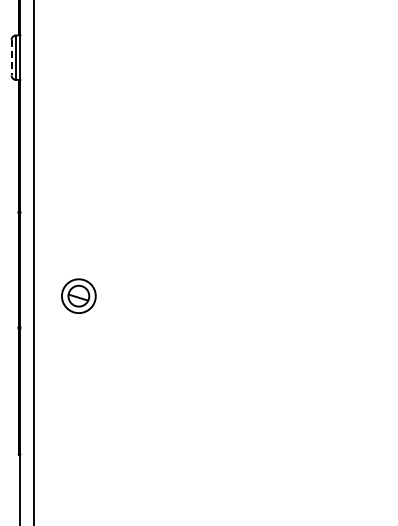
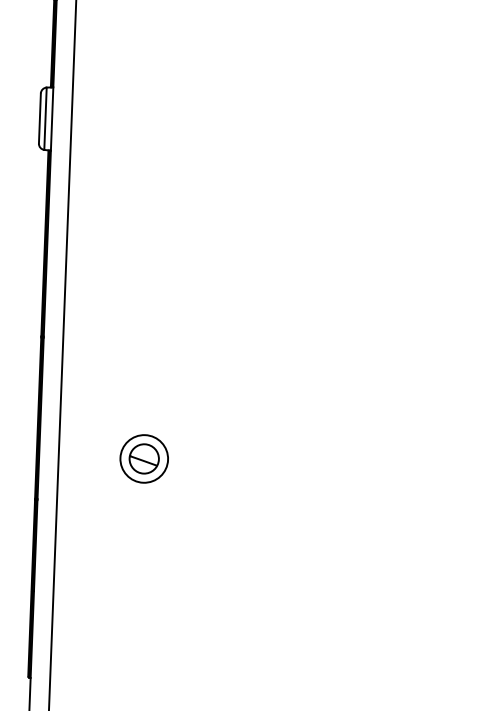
line: (11, 57) -> (39, 118), dashed -> solid
part: (78, 295) -> (143, 457), moved

